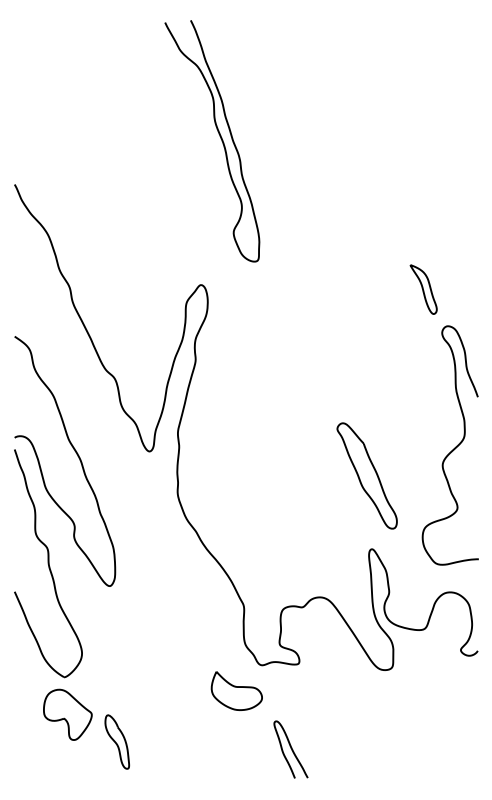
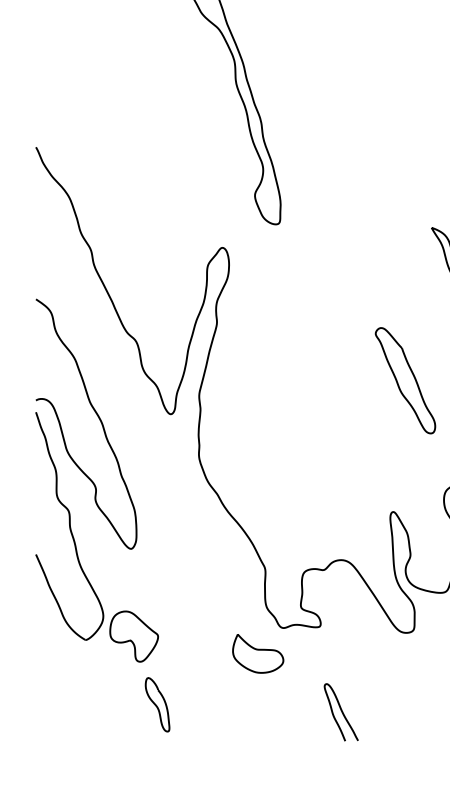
part: (366, 475) -> (404, 380), moved
part: (67, 714) -> (133, 636), moved
part: (116, 741) -> (156, 704), moved
curve: (290, 748) -> (340, 711), moved

